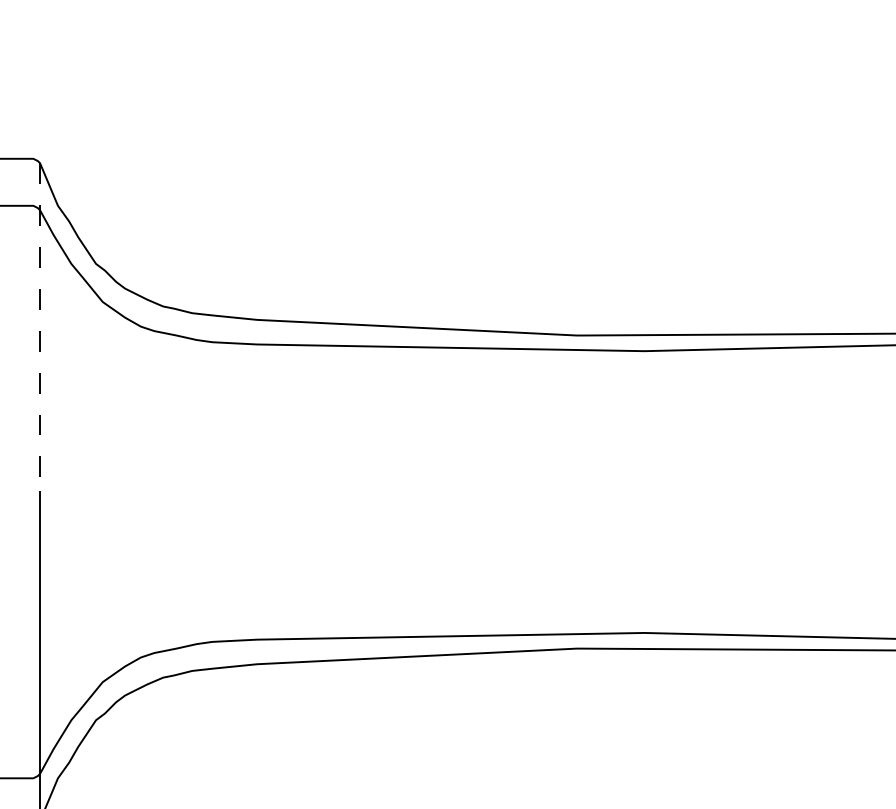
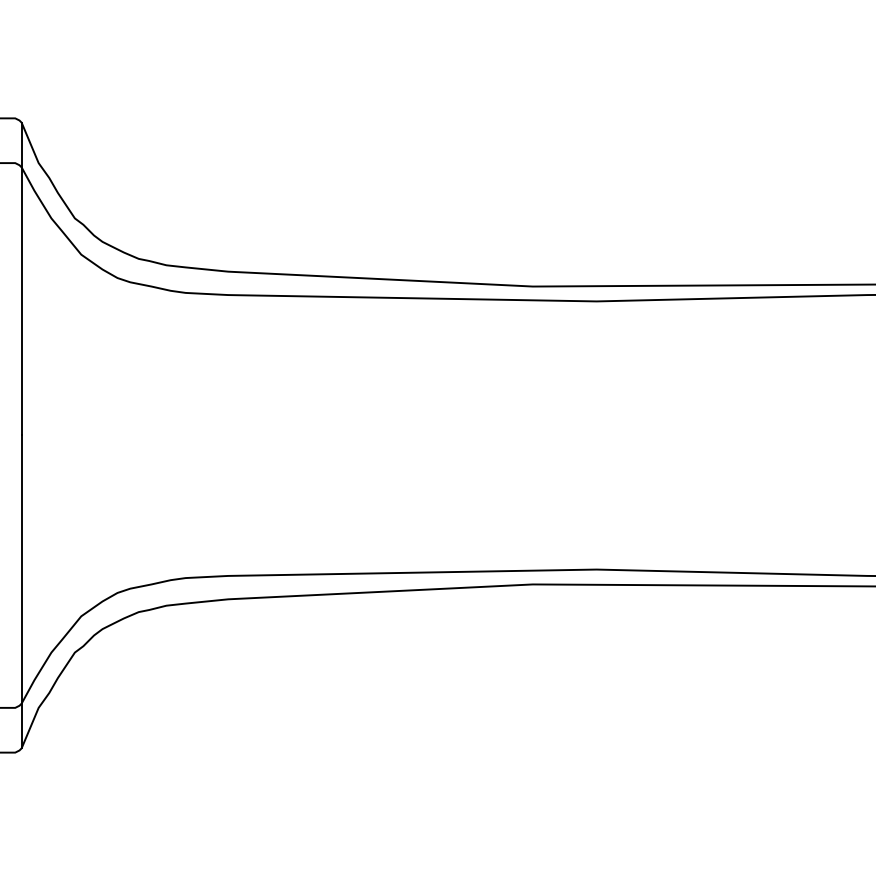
line: (39, 328) -> (21, 279), dashed -> solid

